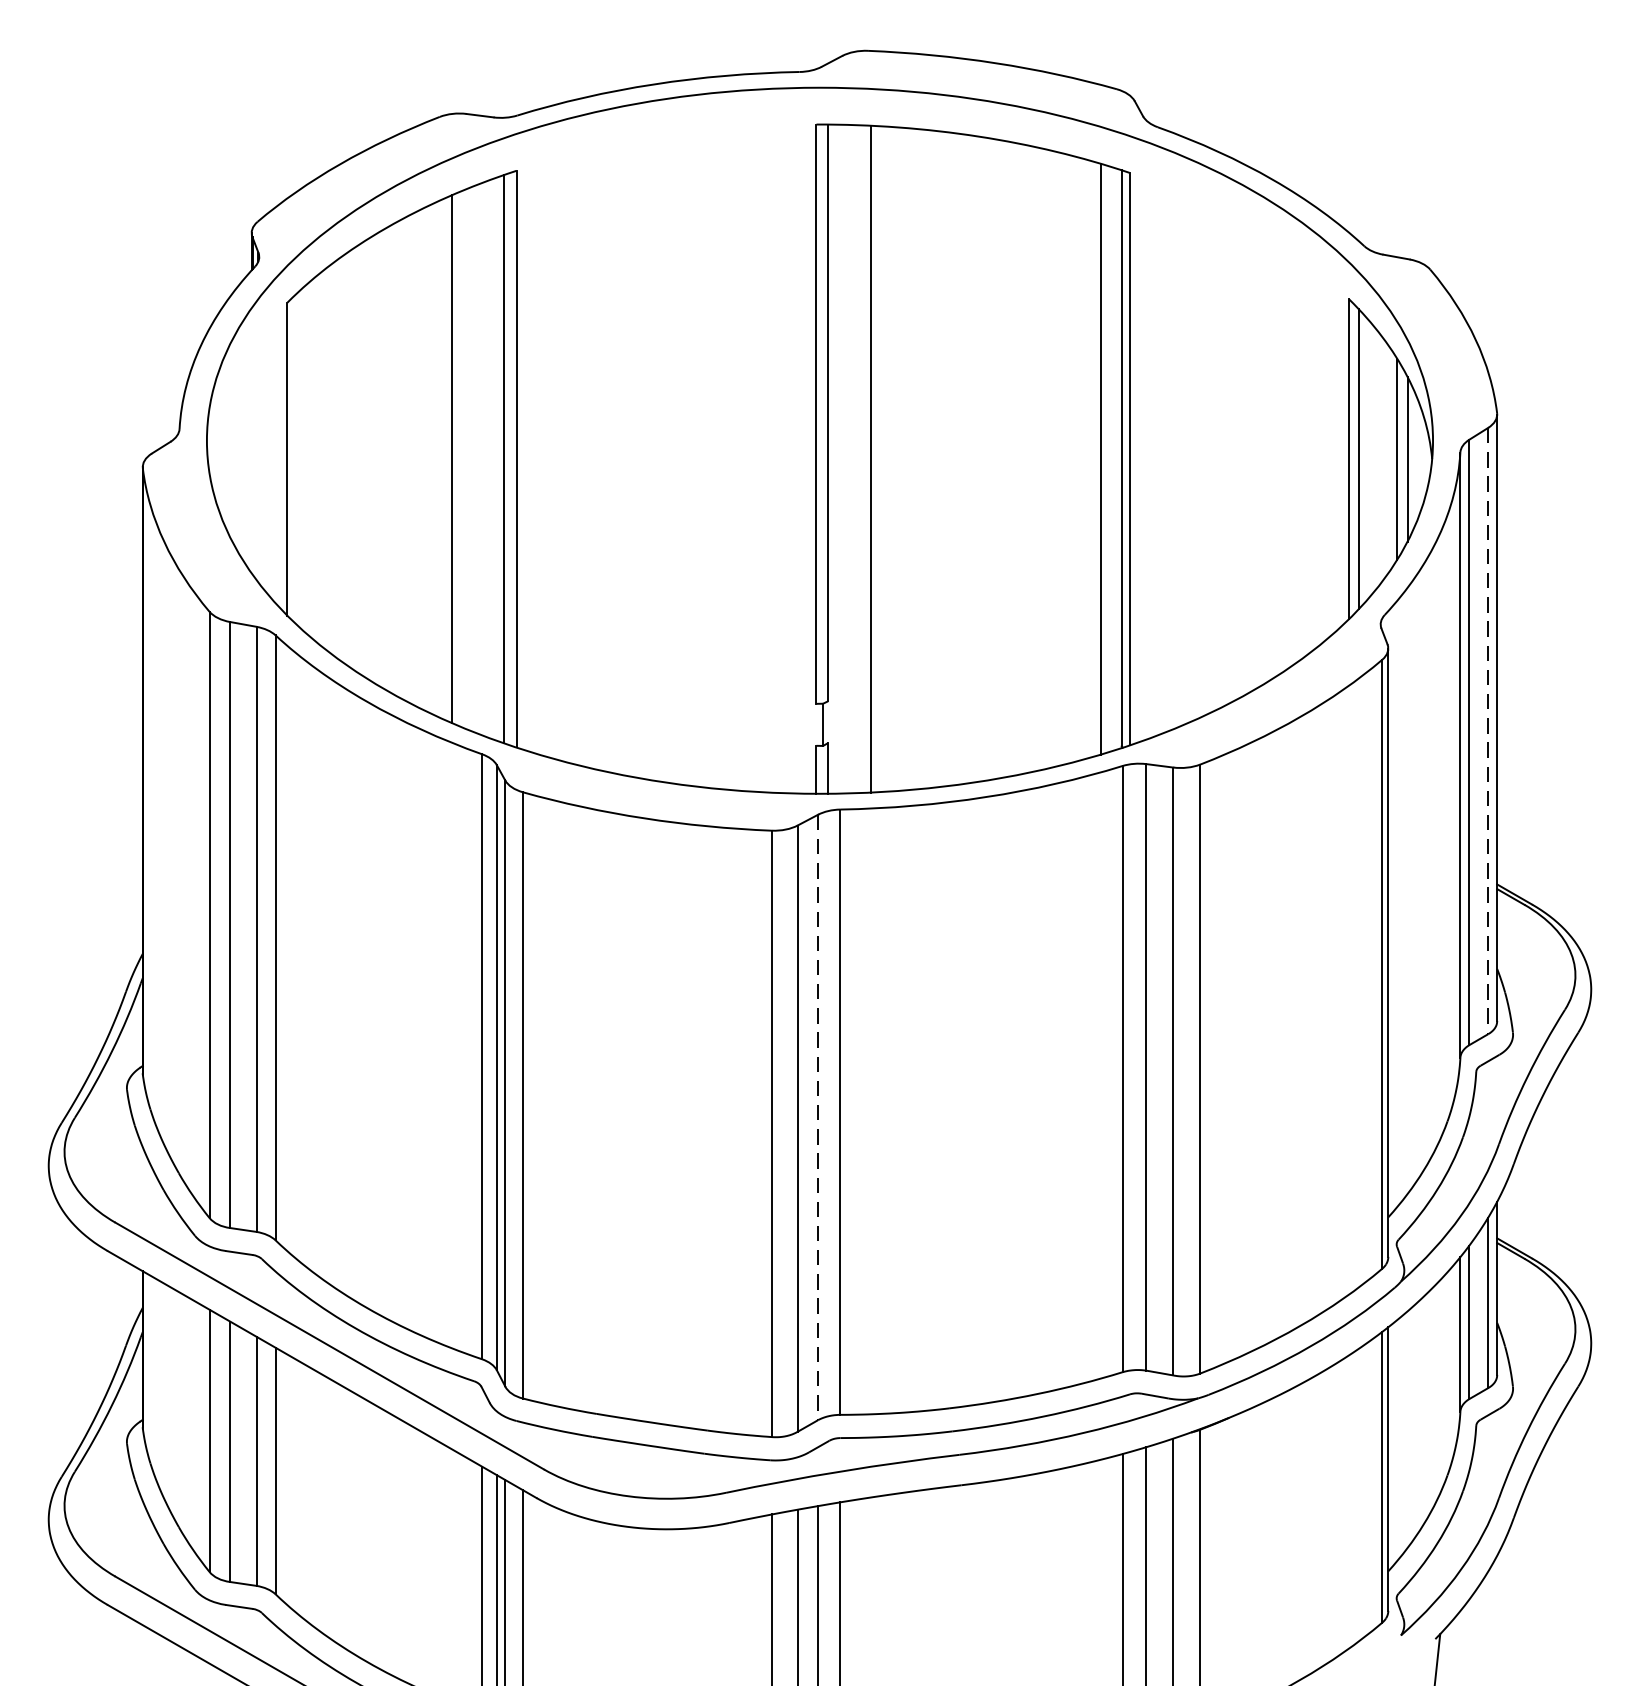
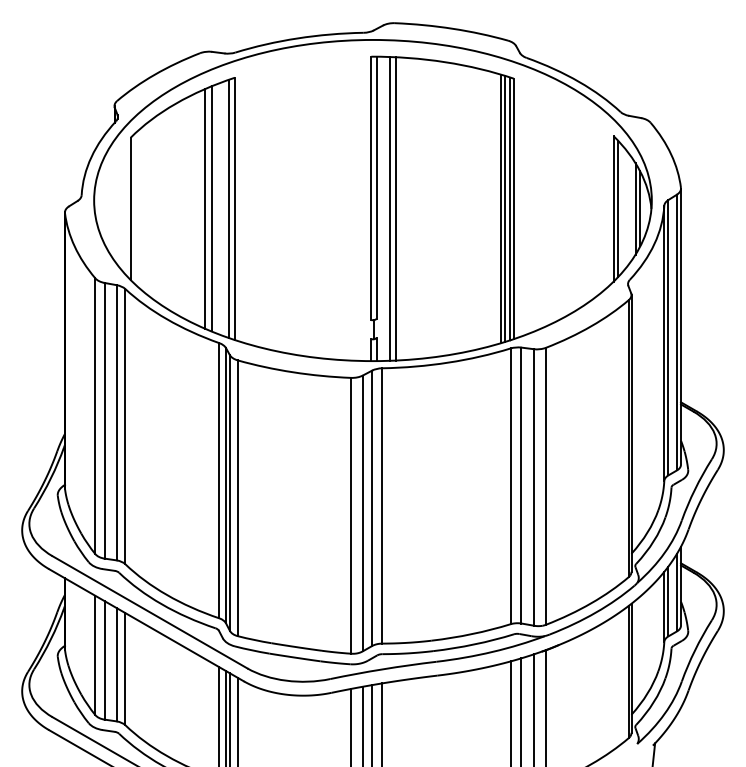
line: (464, 458) -> (211, 208), added
line: (858, 458) -> (390, 208), added
line: (1109, 458) -> (504, 208), added
line: (1487, 730) -> (676, 332), dashed -> solid
line: (818, 1117) -> (372, 508), dashed -> solid

